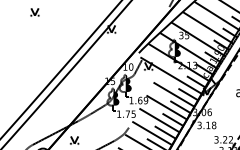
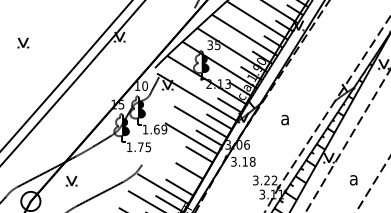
part: (35, 11) -> (23, 42), moved
line: (159, 119) -> (181, 154), removed
line: (152, 132) -> (172, 171), removed

